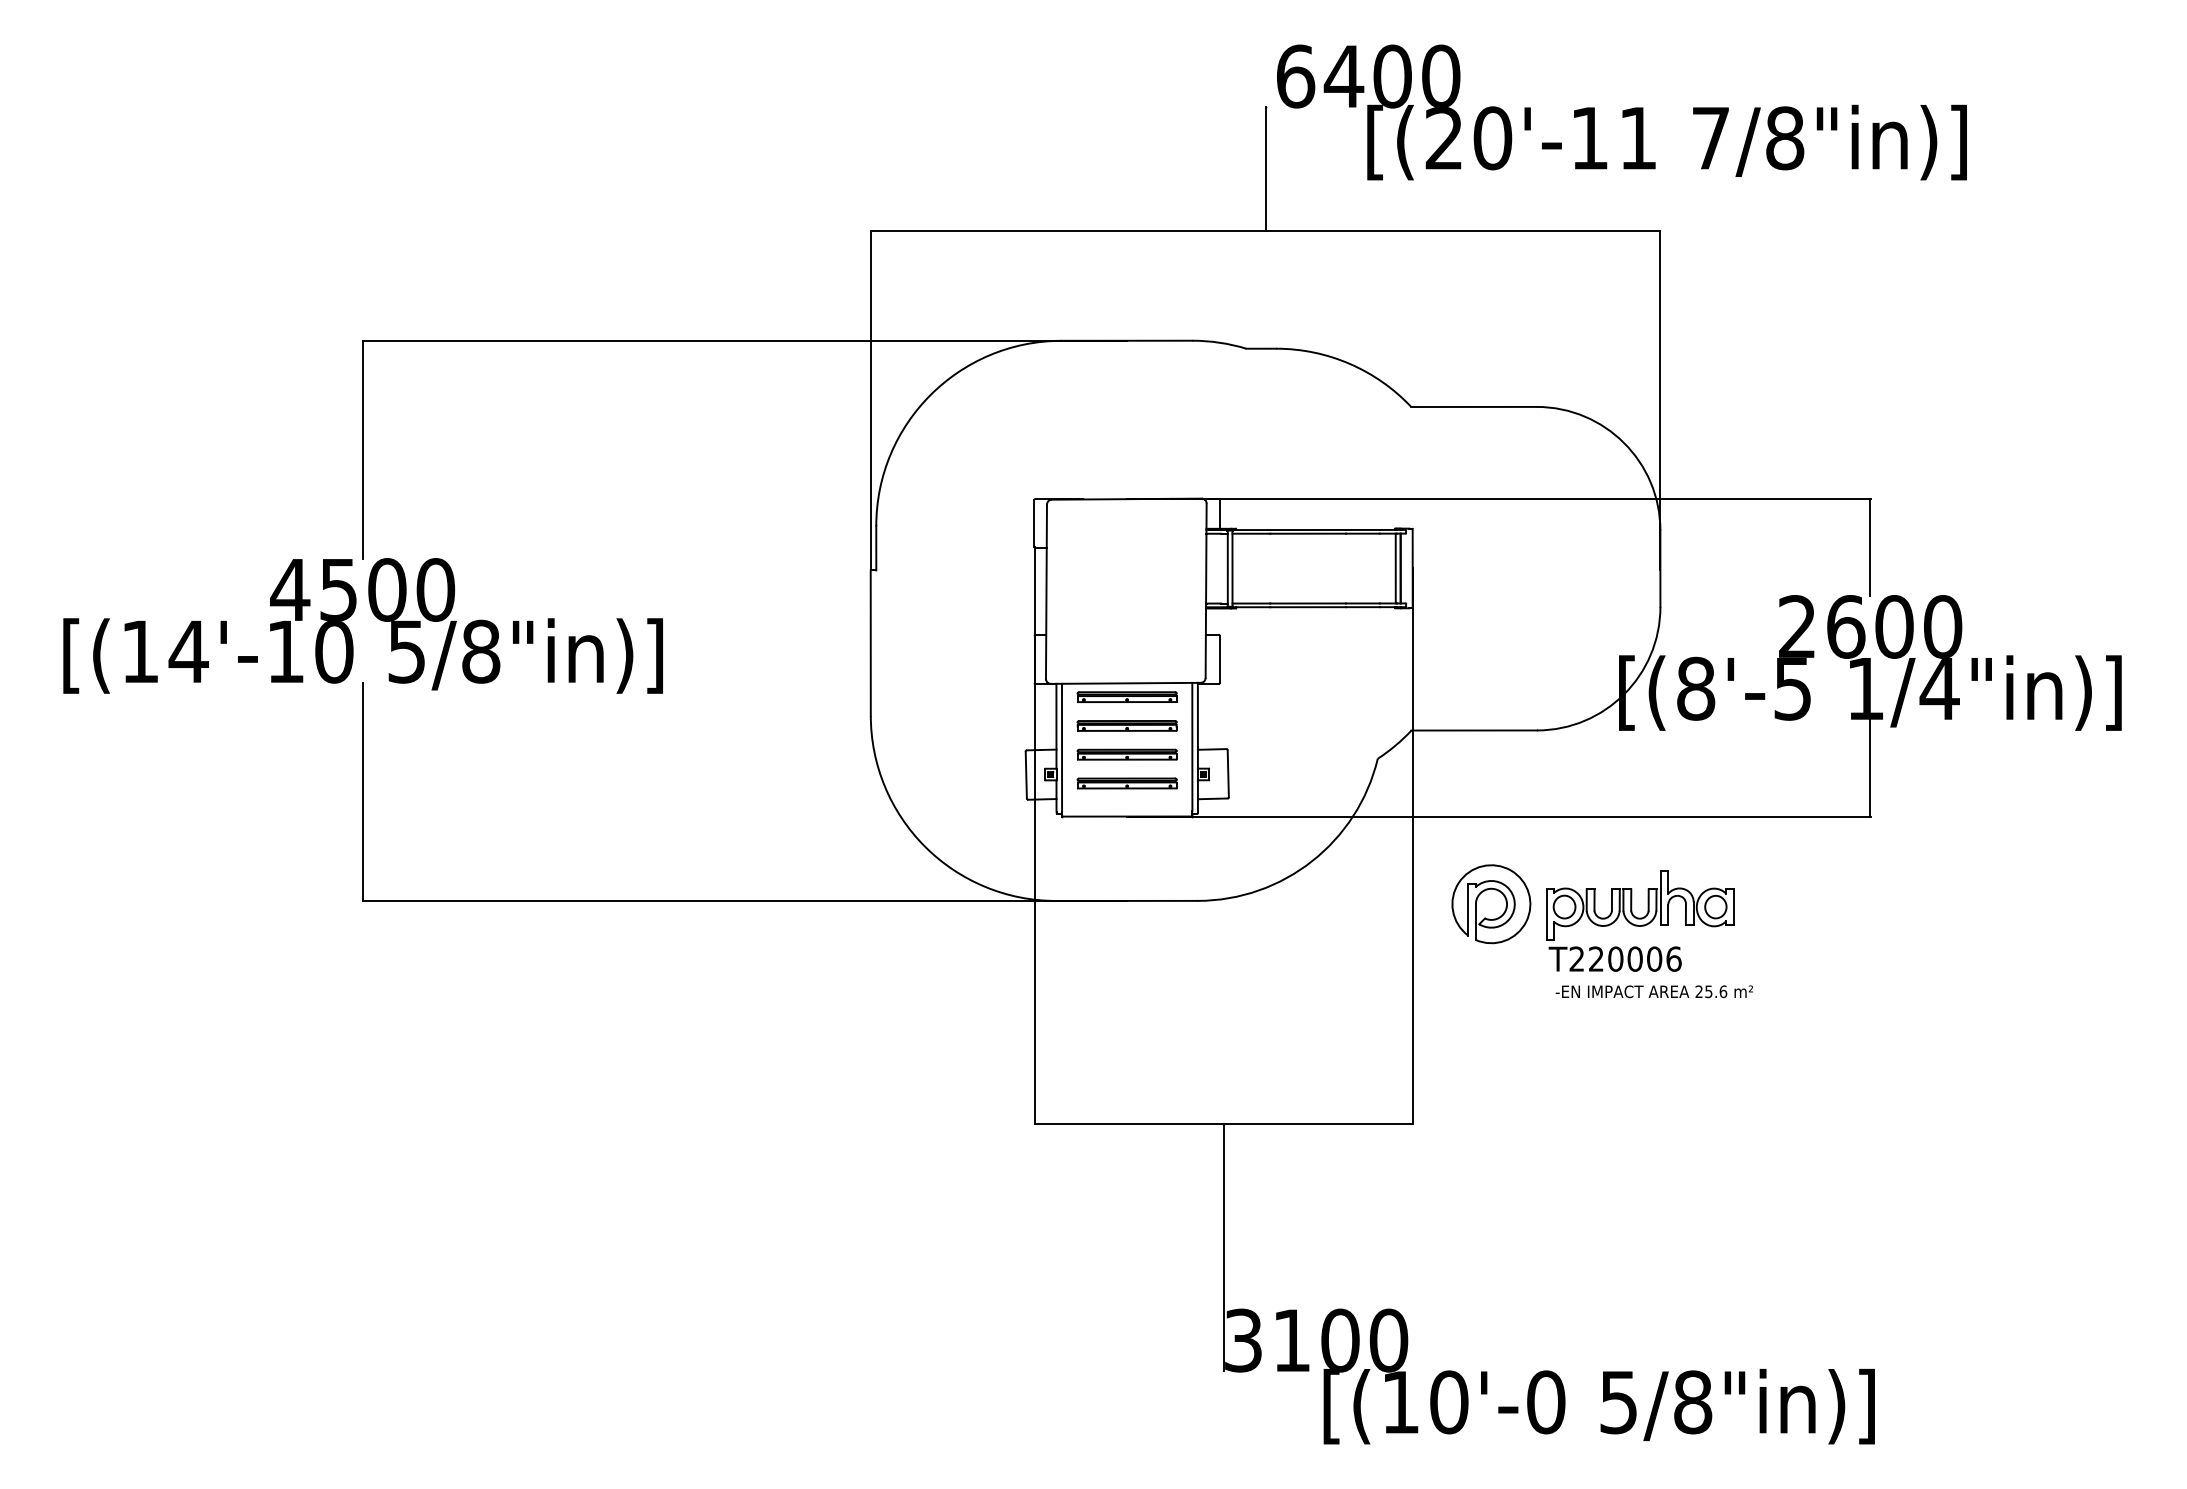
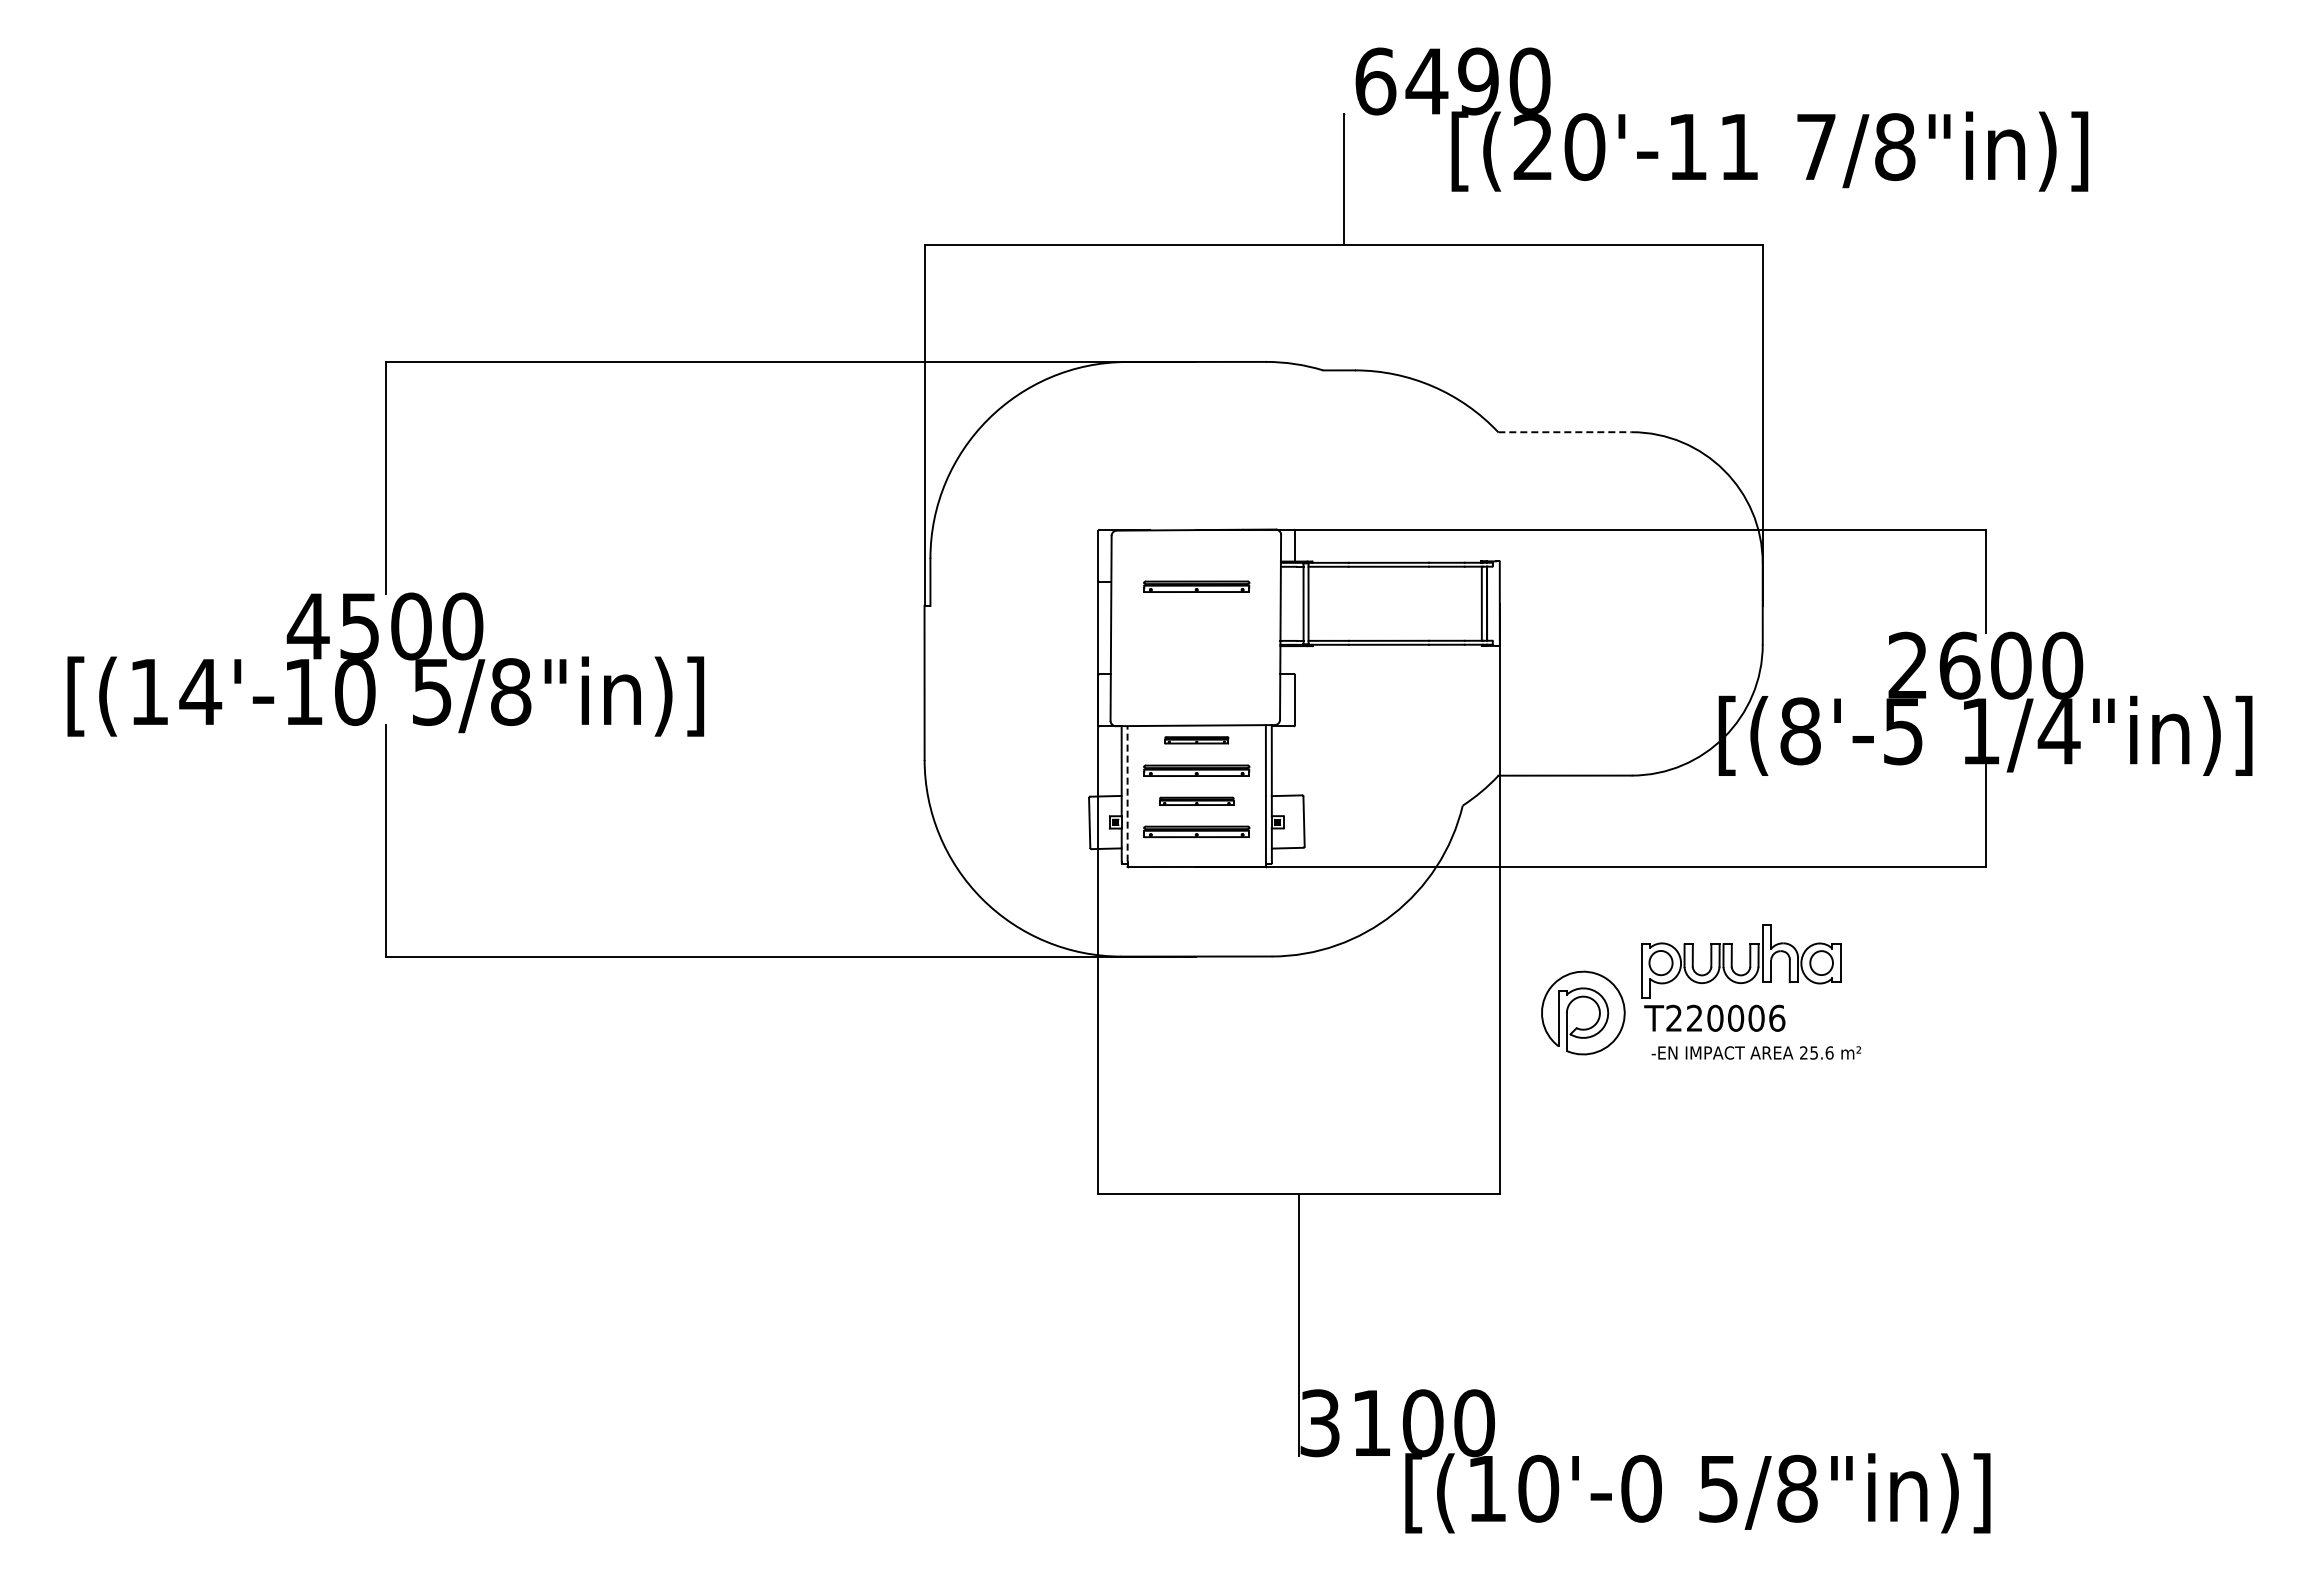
text: (1392, 76) -> (1478, 81), 6400 -> 6490
line: (1473, 407) -> (1564, 432), solid -> dashed
part: (1126, 552) -> (1196, 586), added
part: (1126, 697) -> (1196, 740), size x0.6
line: (1061, 747) -> (1127, 793), solid -> dashed
part: (1126, 754) -> (1196, 801), size x0.7
part: (1491, 903) -> (1583, 1012), moved

